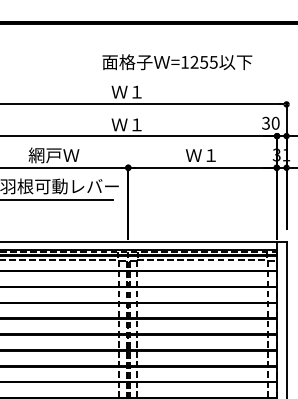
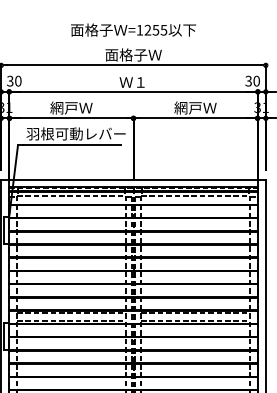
text: (177, 61) -> (133, 29), moved
text: (128, 91) -> (133, 54), Ｗ１ -> 面格子Ｗ
text: (202, 154) -> (195, 107), Ｗ１ -> 網戸Ｗ

